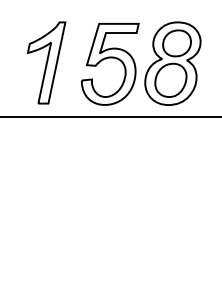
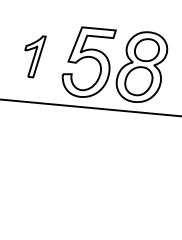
part: (46, 62) -> (34, 56), size x0.6

